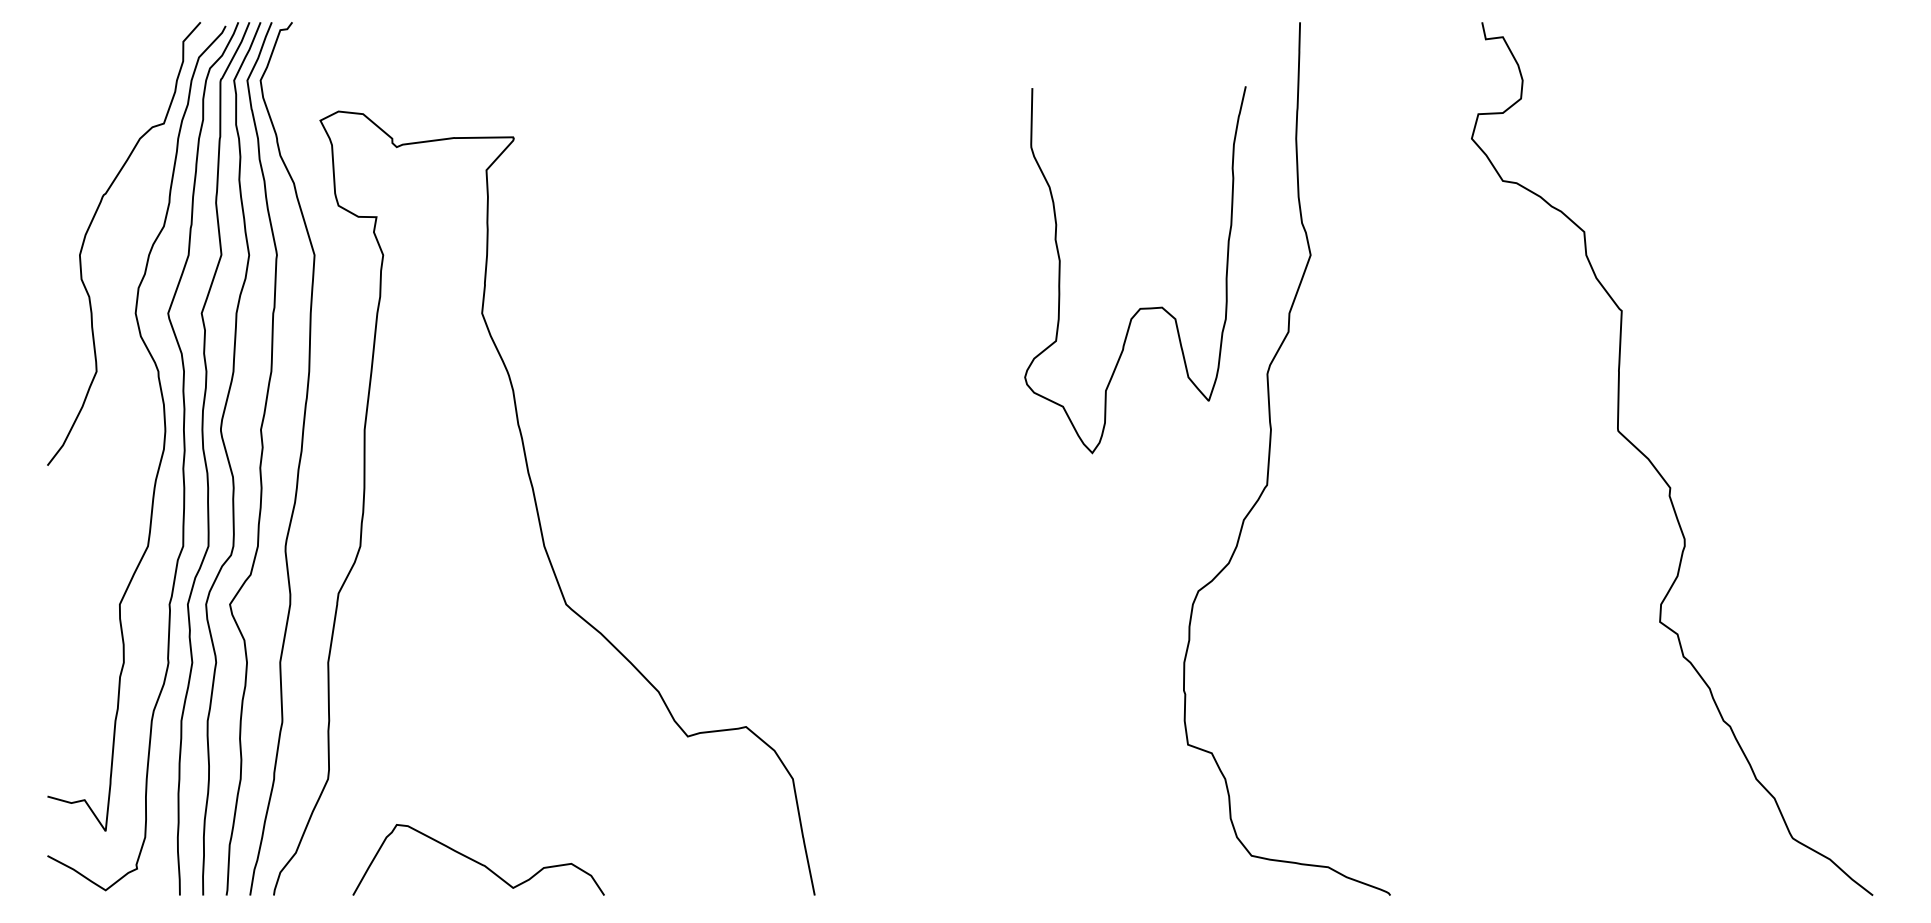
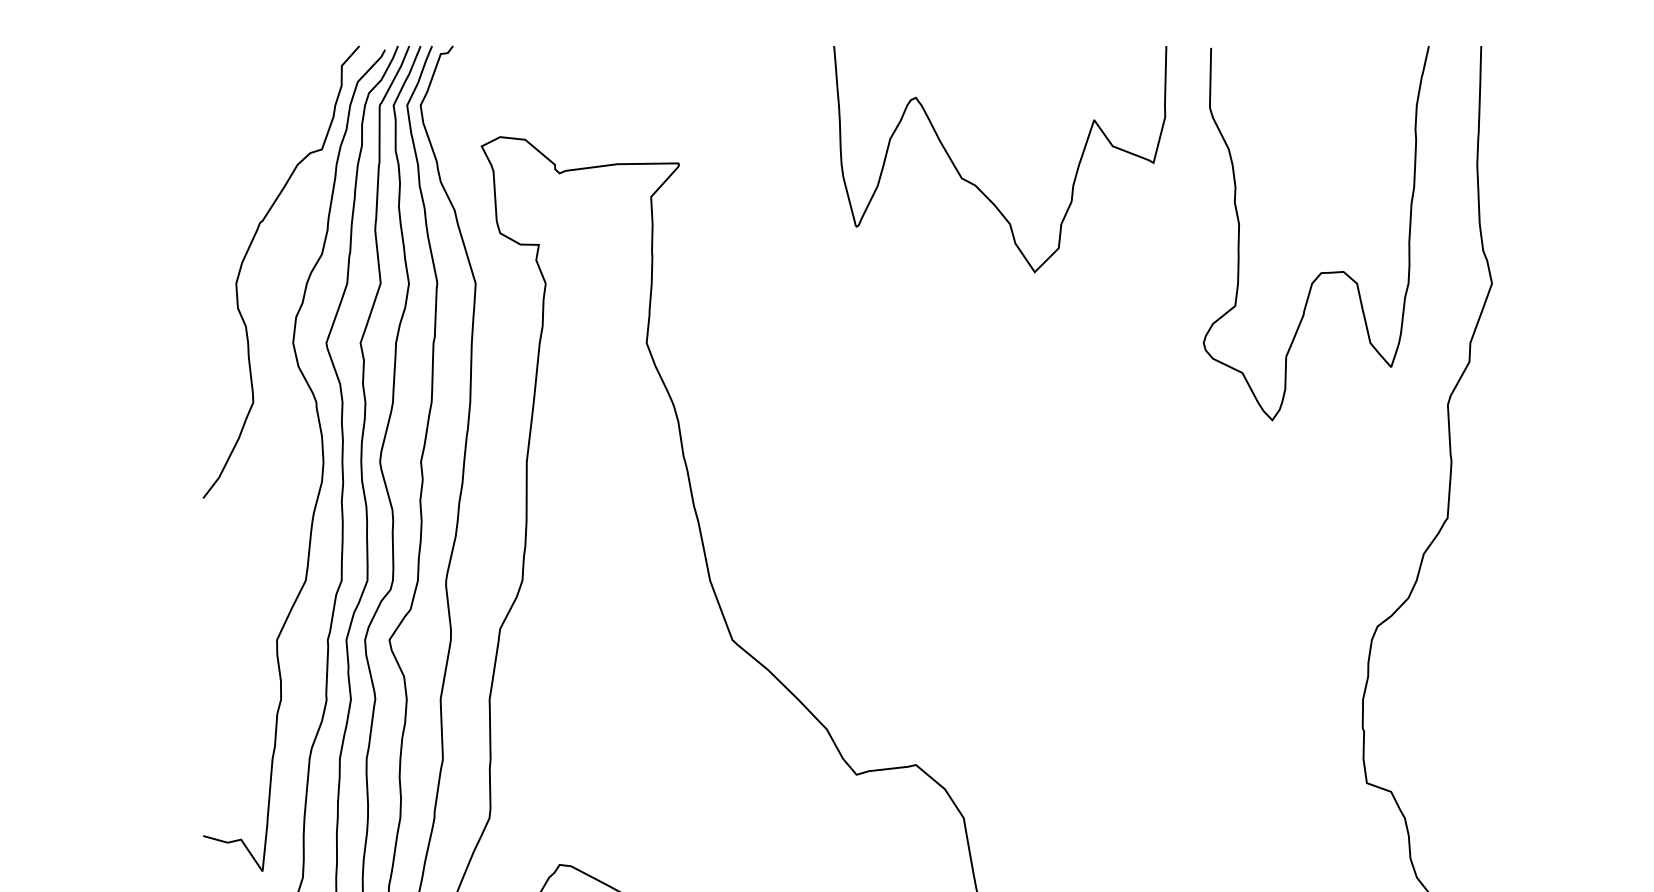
curve: (805, 158) -> (976, 185), added
curve: (1141, 307) -> (1322, 271), moved

